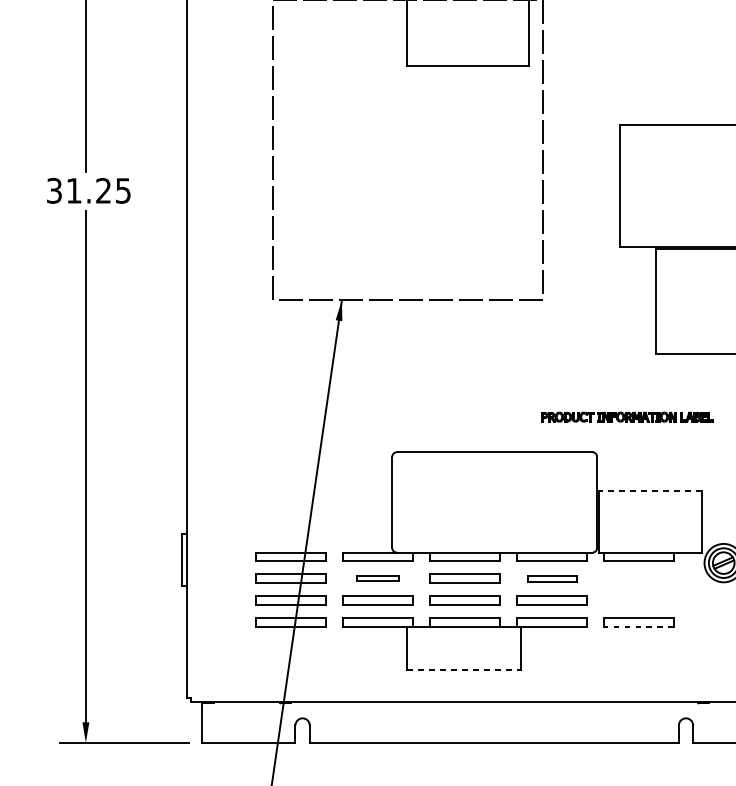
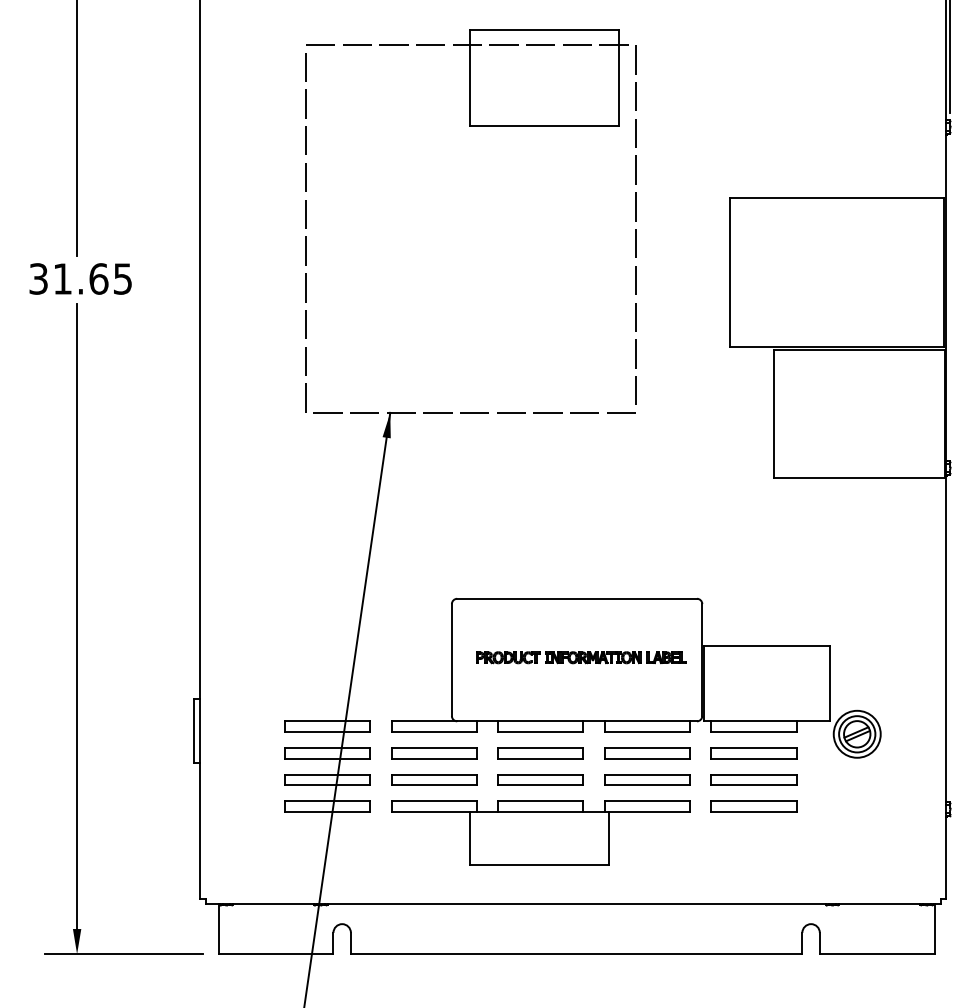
text: (103, 190) -> (98, 278), 31.25 -> 31.65
part: (627, 416) -> (581, 657), moved
line: (650, 490) -> (767, 645), dashed -> solid
part: (378, 578) -> (434, 753), size x1.67
part: (552, 578) -> (647, 753), size x1.43
part: (638, 578) -> (753, 753), added
part: (638, 600) -> (753, 779), added
line: (638, 626) -> (753, 811), dashed -> solid
line: (464, 670) -> (540, 865), dashed -> solid

